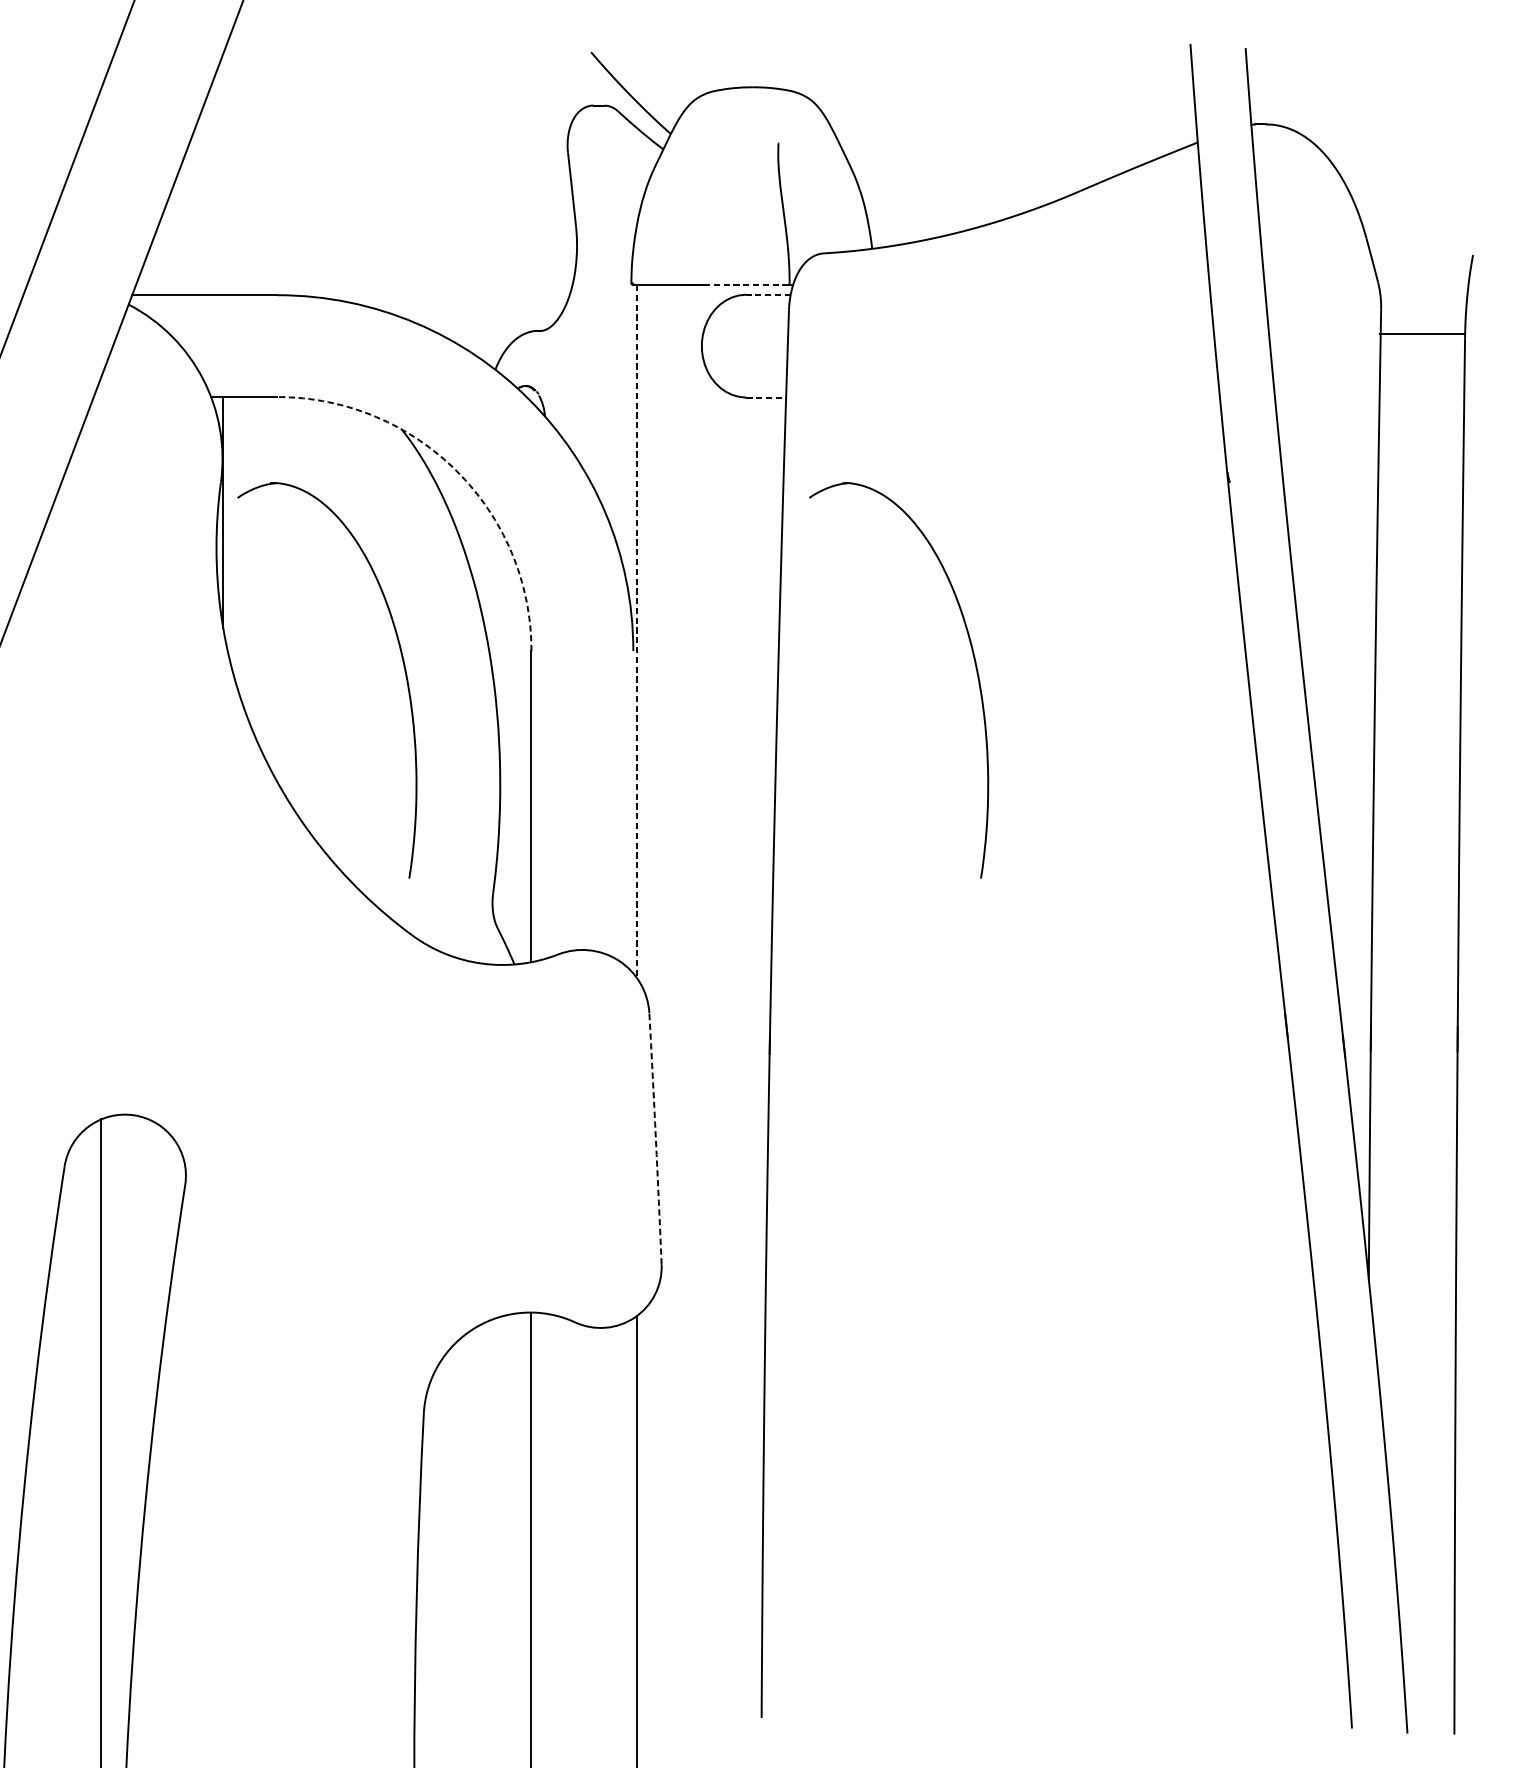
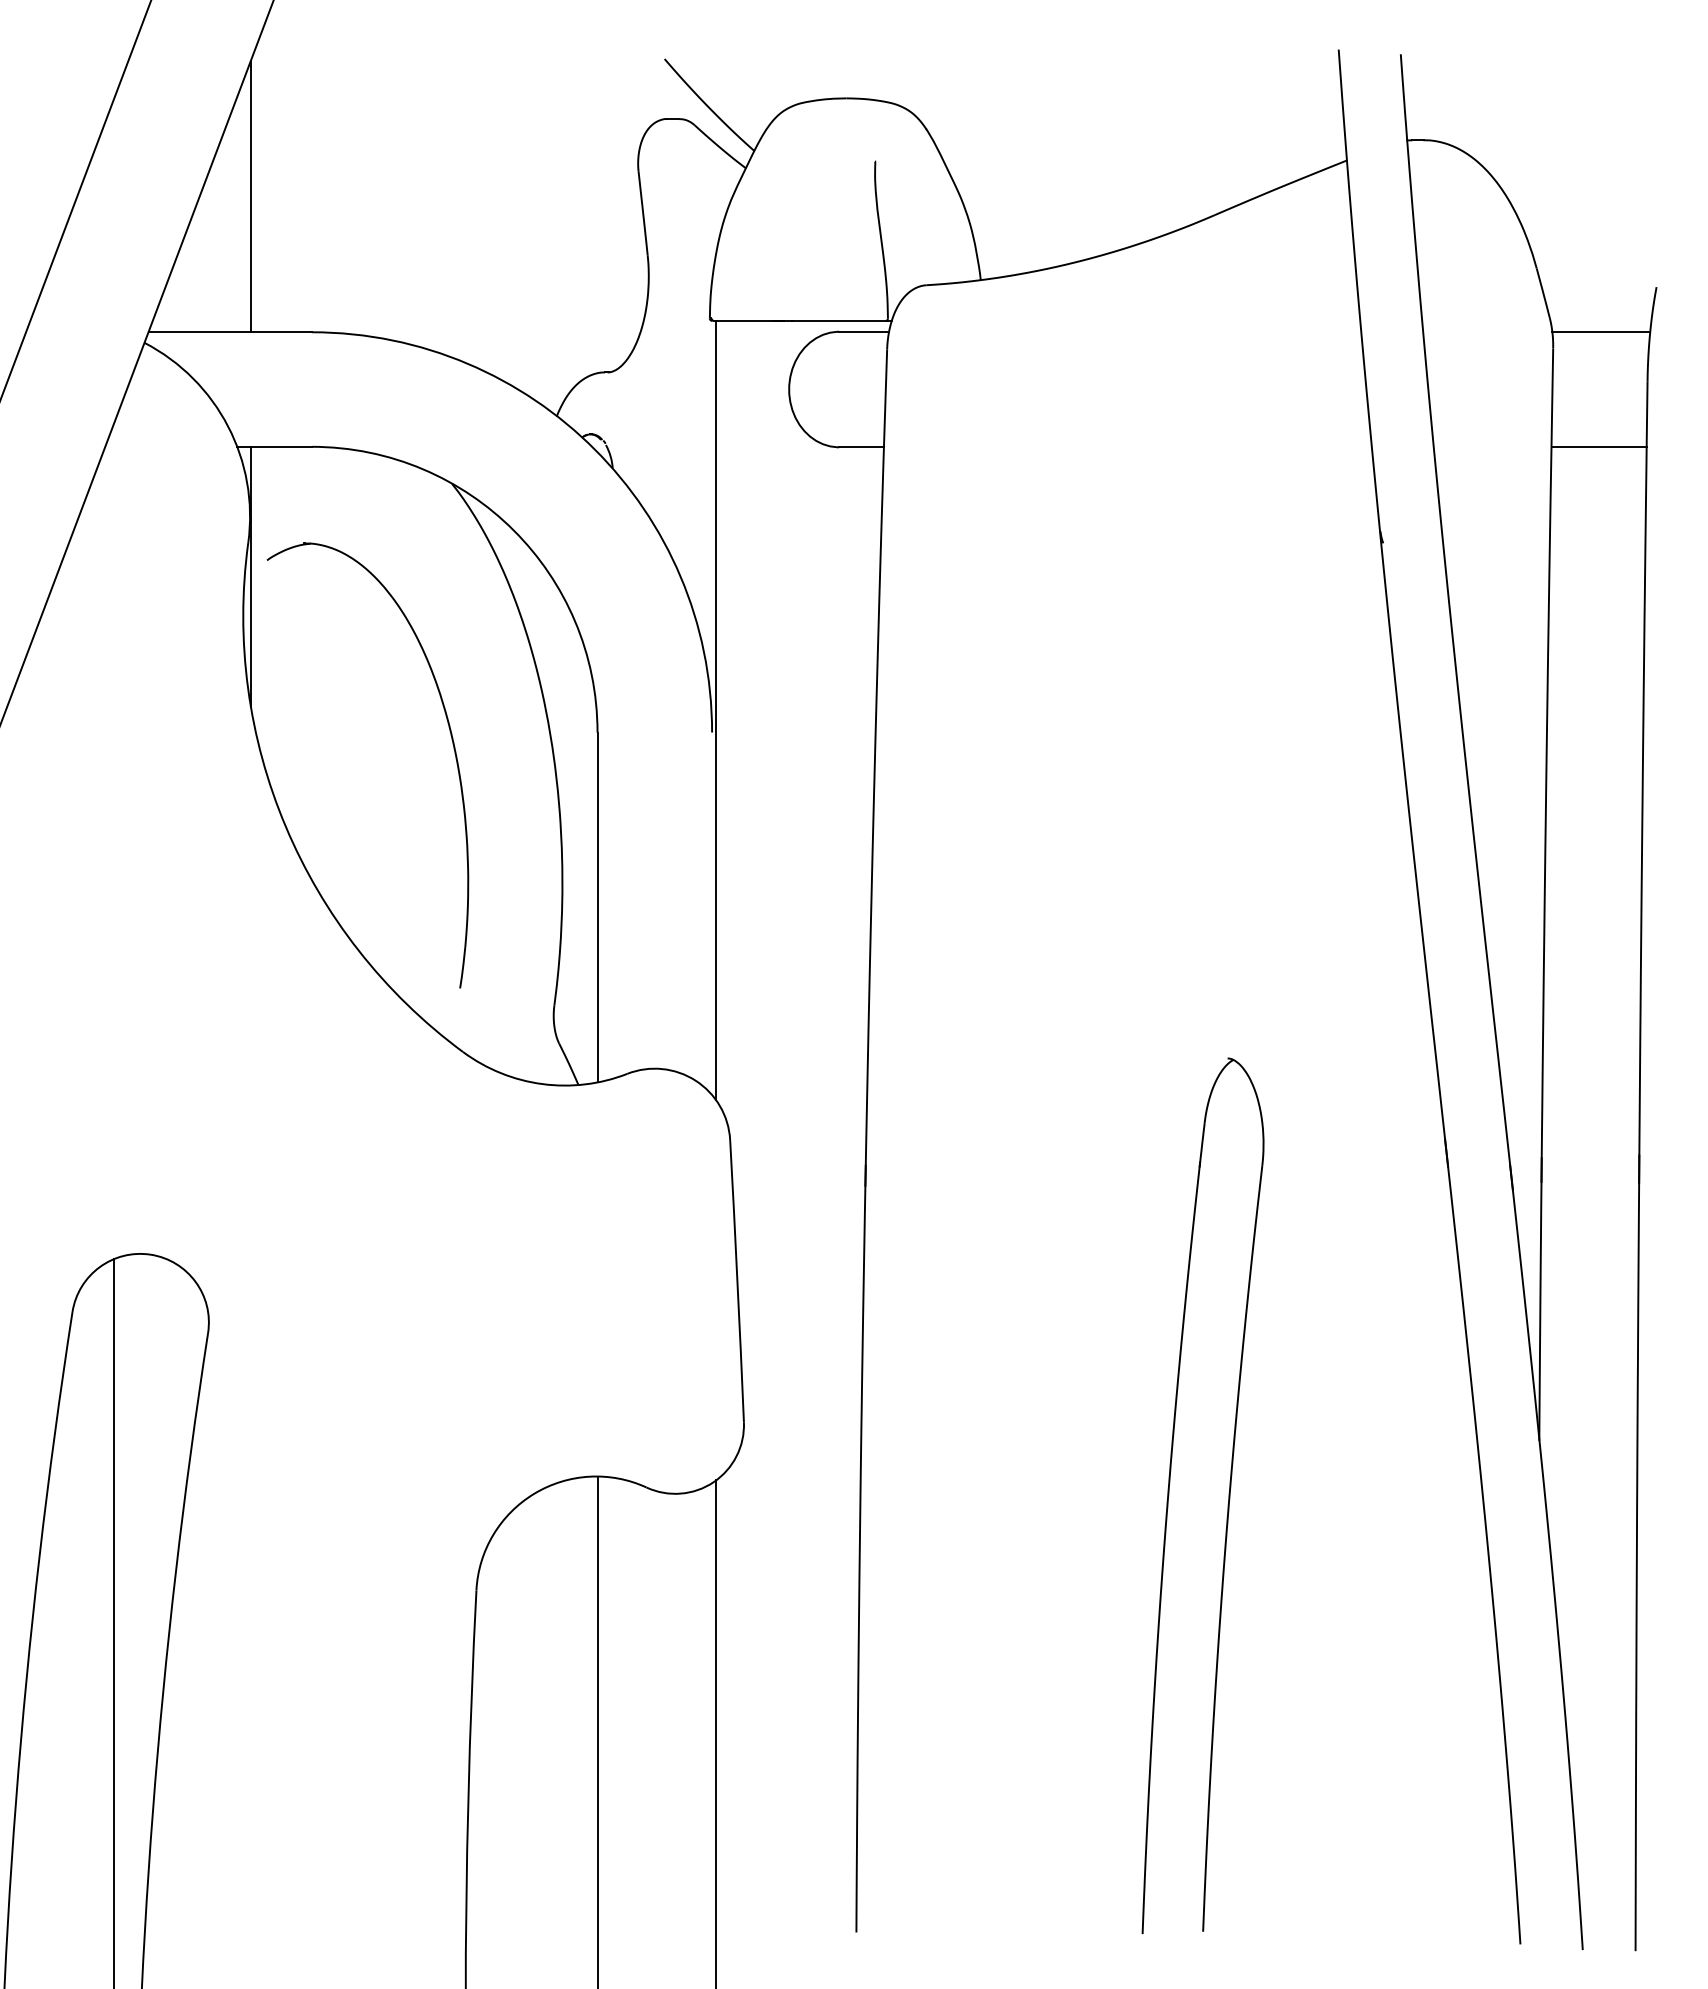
line: (222, 174) -> (250, 196), added
line: (746, 284) -> (839, 320), dashed -> solid
line: (768, 294) -> (864, 331), dashed -> solid
line: (1424, 294) -> (1601, 331), added
line: (1421, 333) -> (1598, 447), moved
line: (767, 397) -> (862, 447), dashed -> solid
arc: (456, 471) -> (513, 530), dashed -> solid
line: (637, 631) -> (716, 710), dashed -> solid
part: (975, 666) -> (1096, 749), removed
arc: (655, 1139) -> (737, 1281), dashed -> solid
part: (1092, 1329) -> (1228, 1495), added

